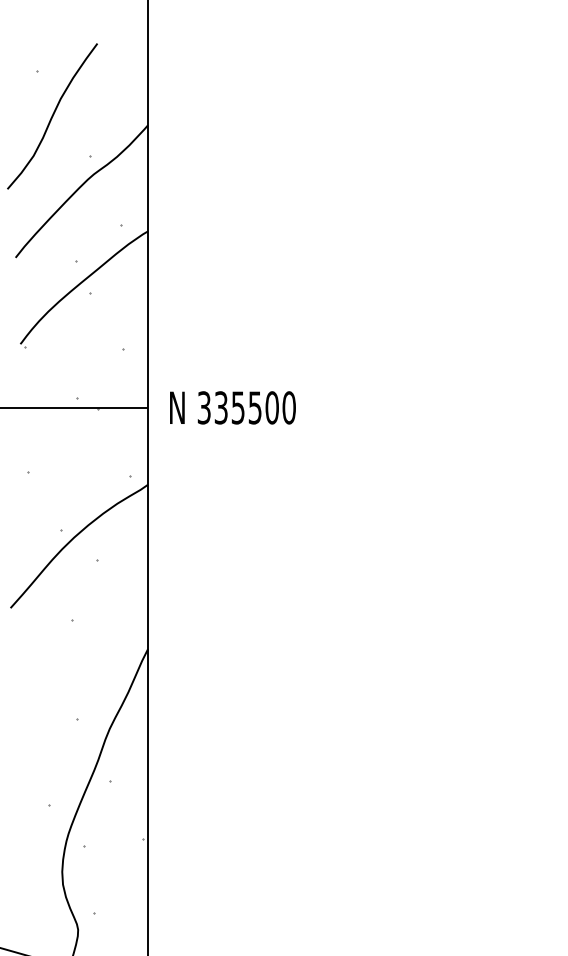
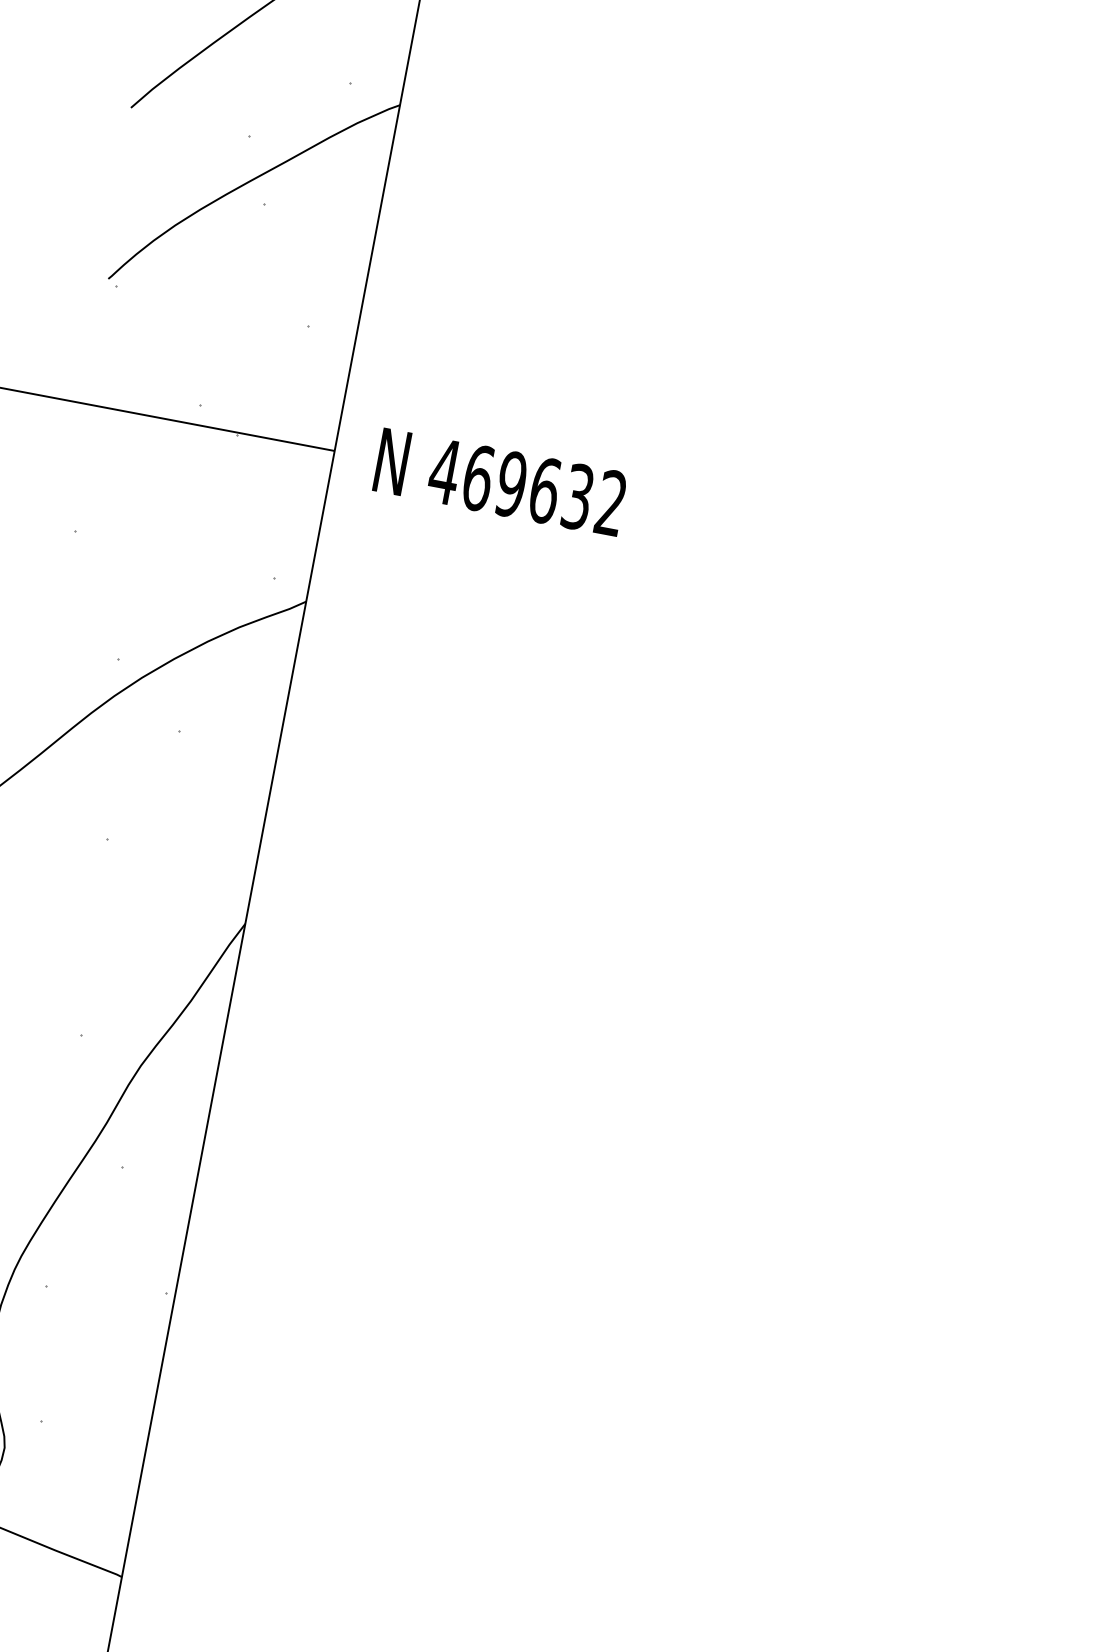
text: (246, 407) -> (527, 486), 335500 -> 469632

